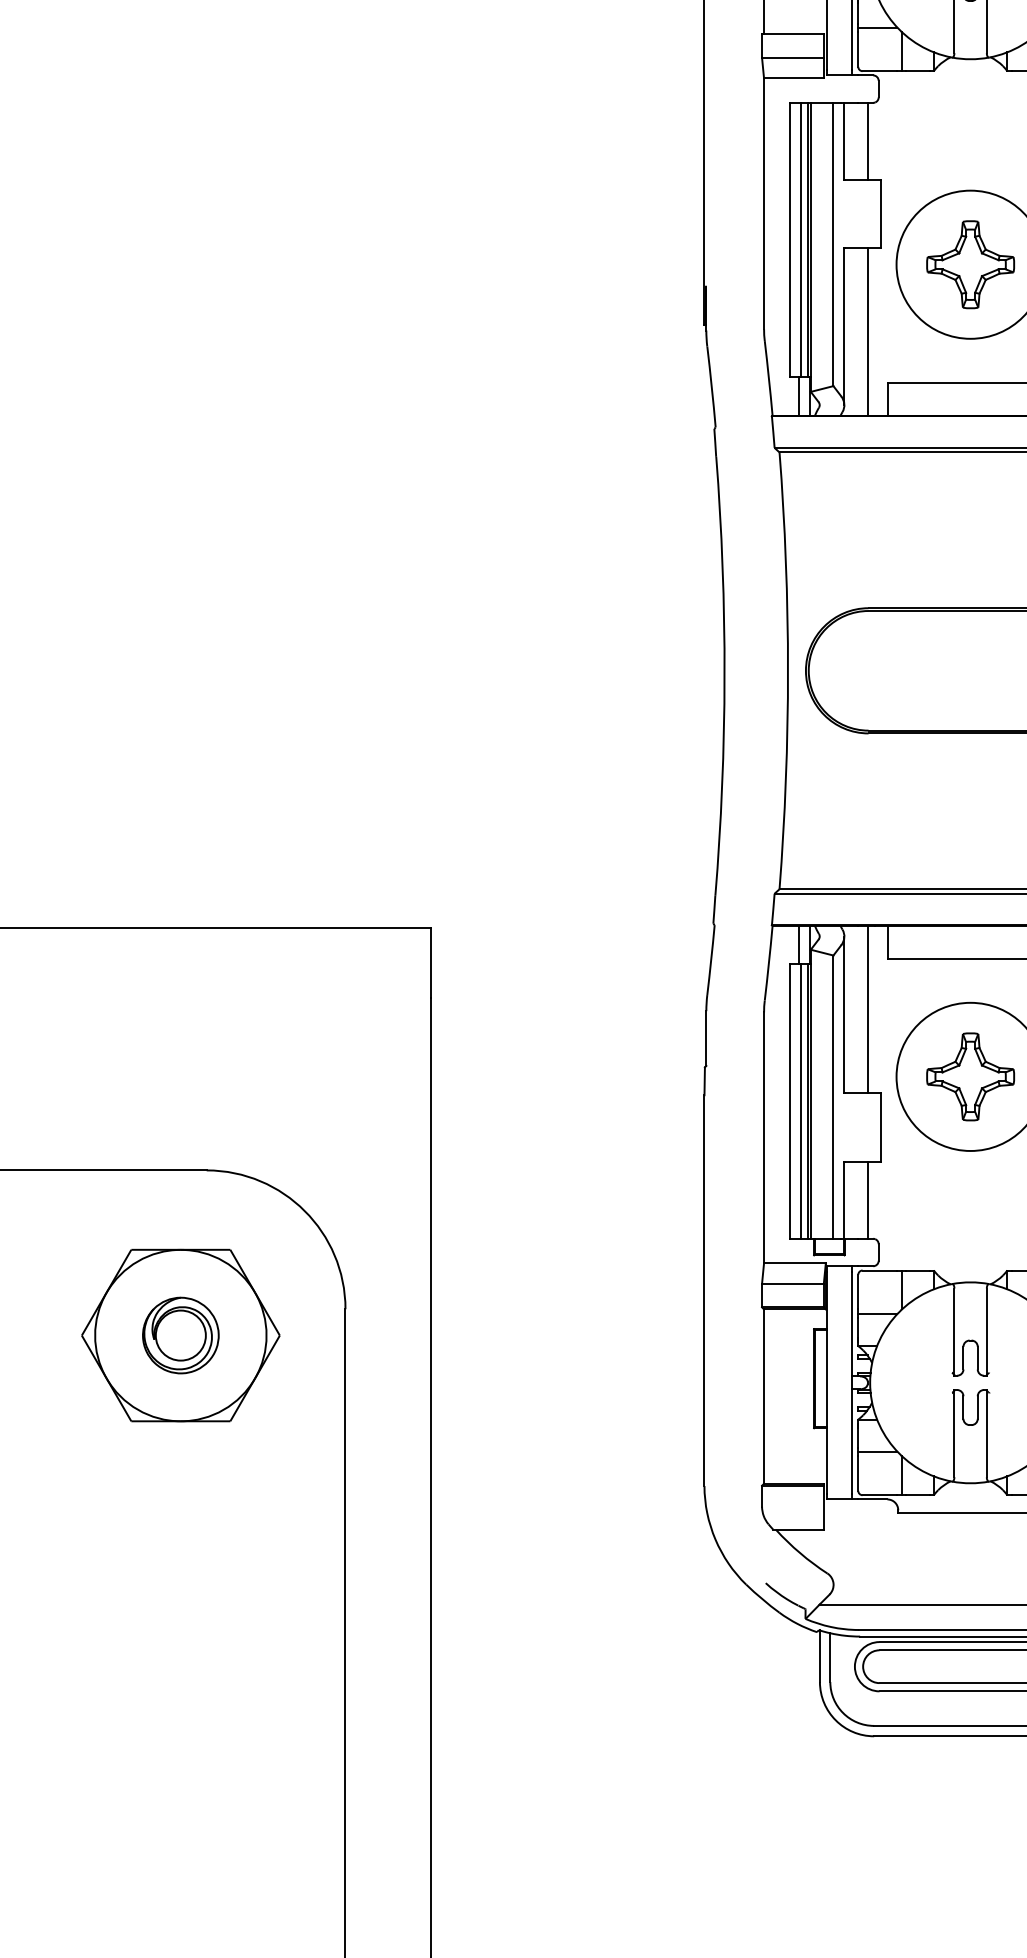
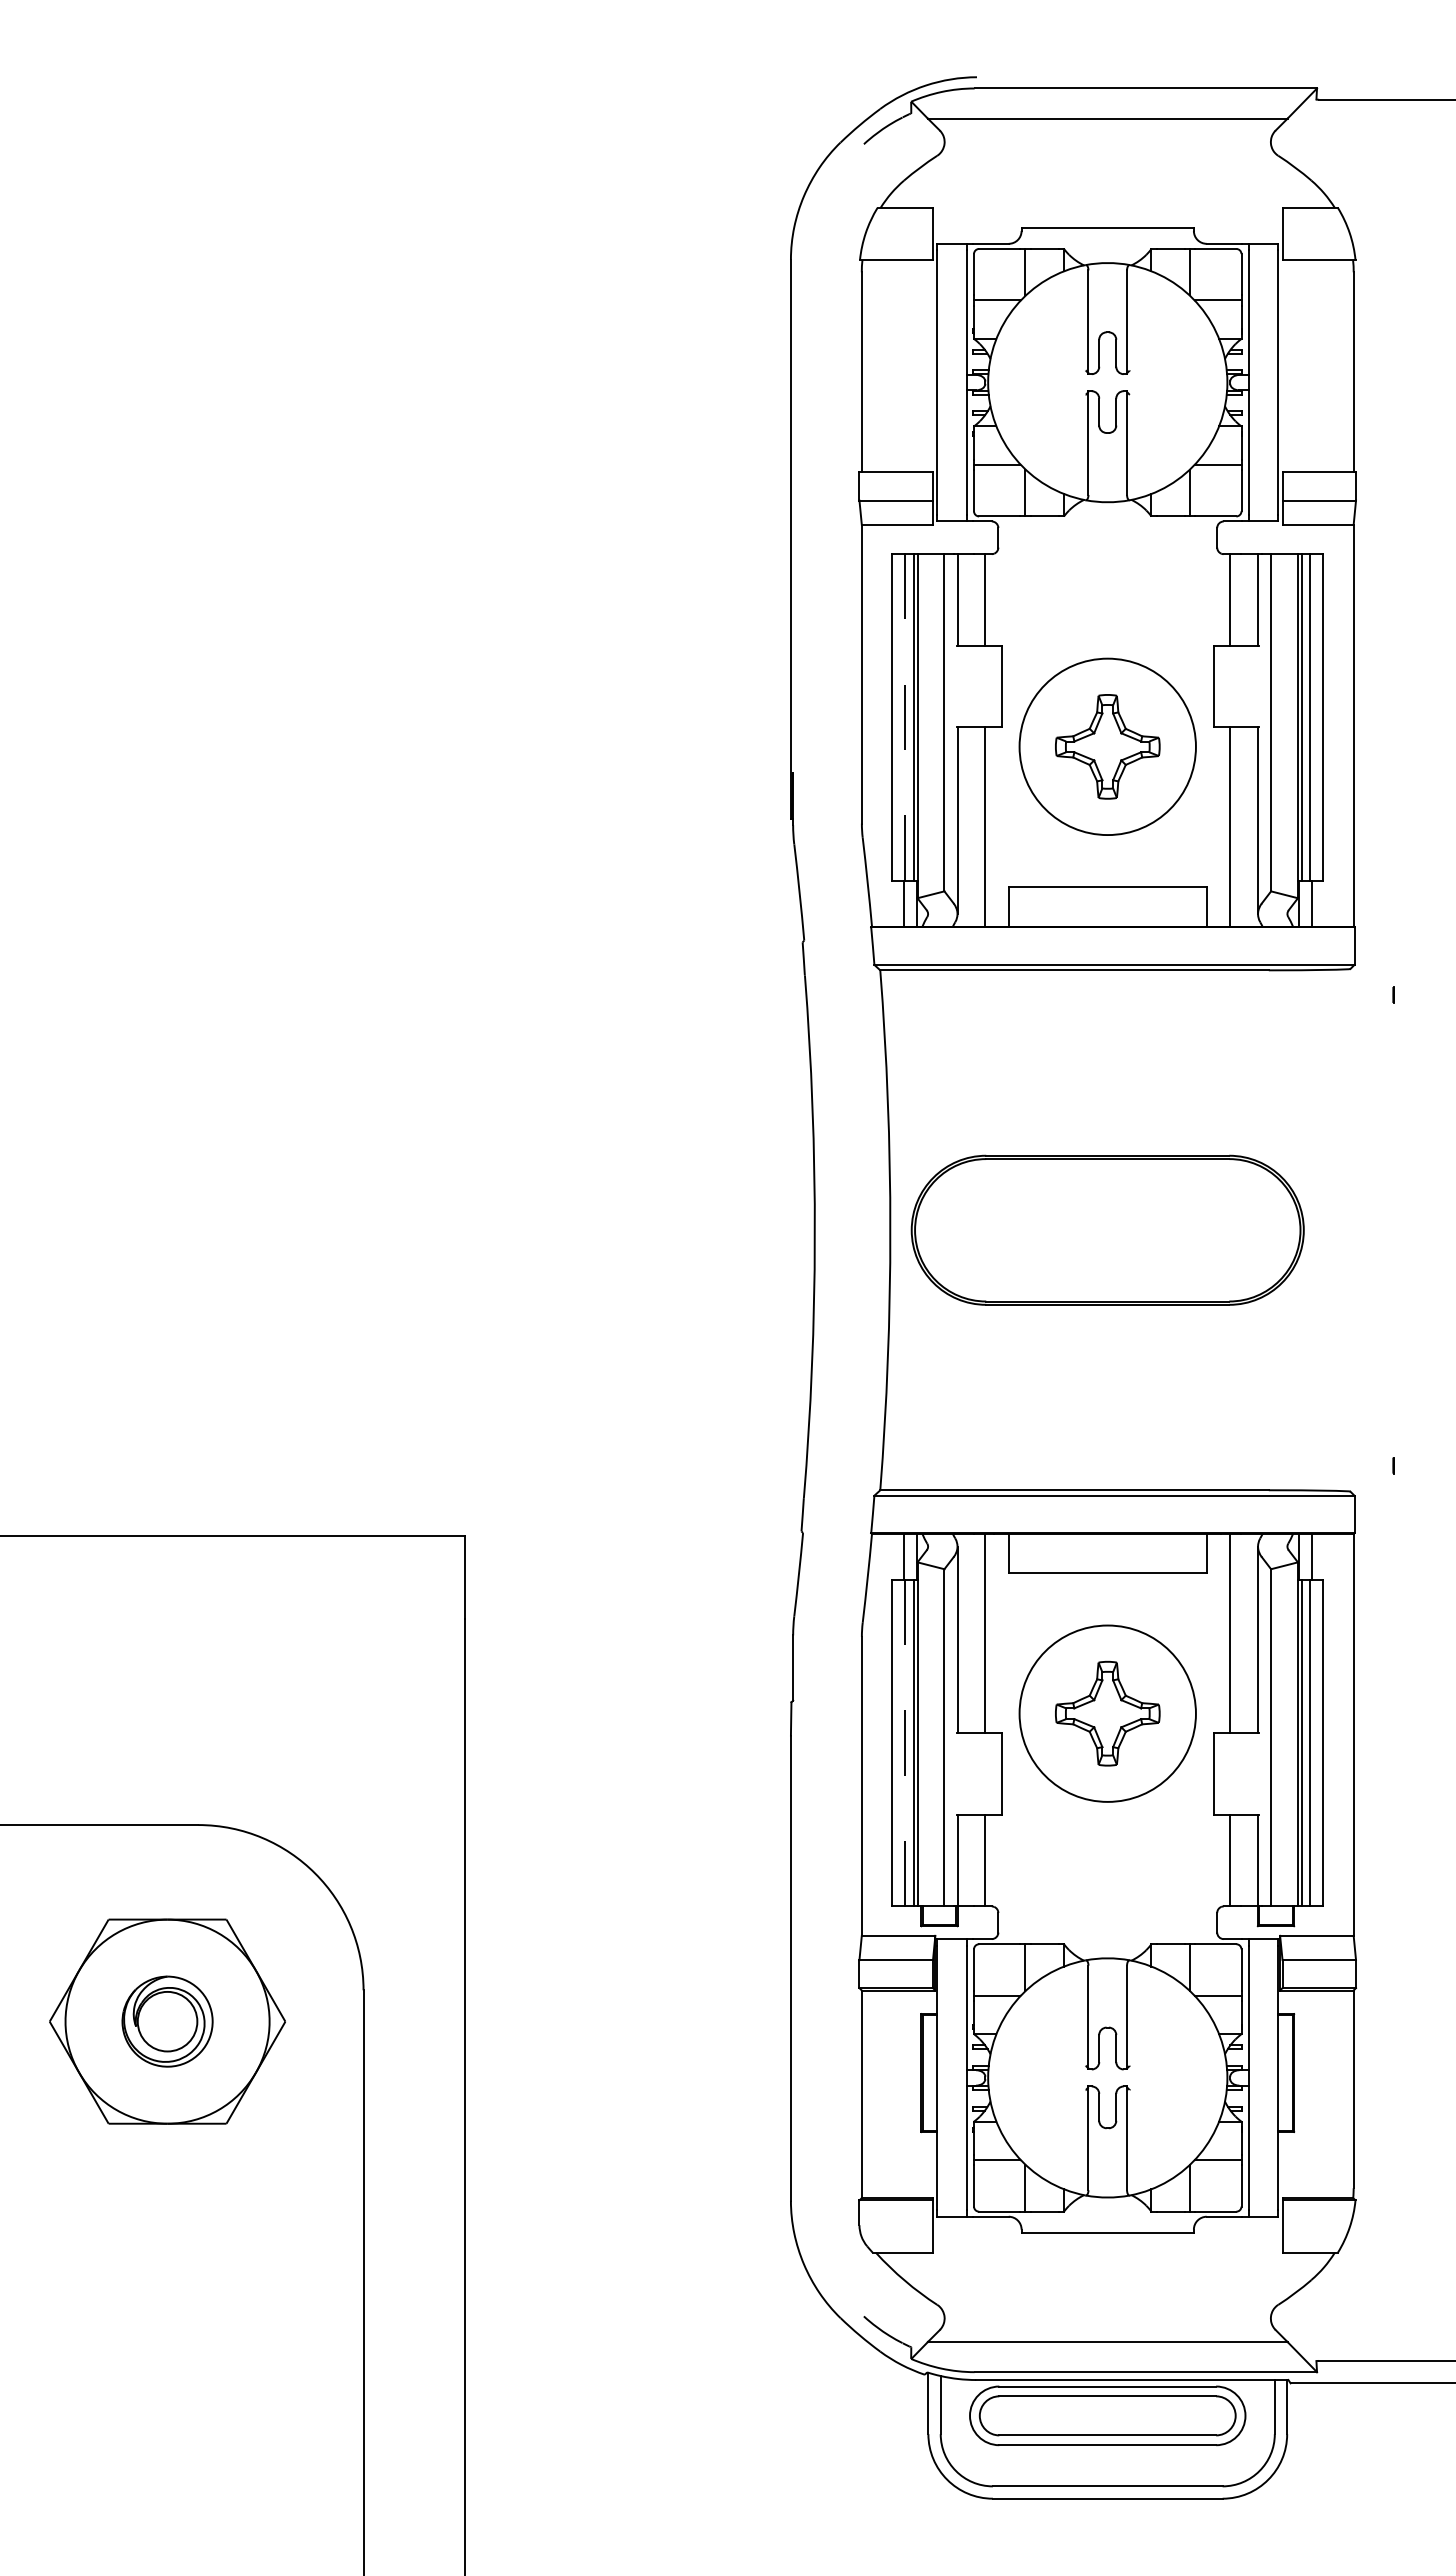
line: (800, 240) -> (905, 717), solid -> dashed
line: (800, 1101) -> (905, 1742), solid -> dashed

